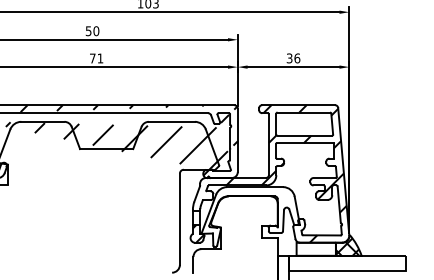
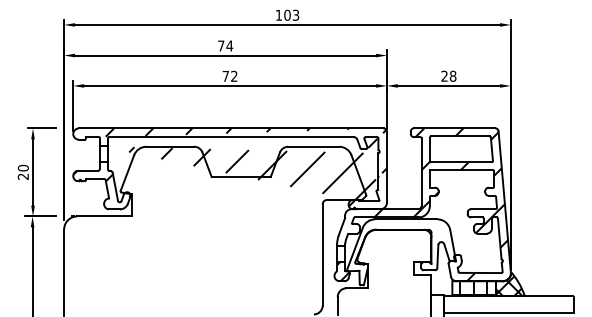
text: (92, 30) -> (225, 45), 50 -> 74
text: (100, 57) -> (234, 75), 71 -> 72
text: (293, 57) -> (448, 75), 36 -> 28
hatch: (316, 249) -> (474, 288), added

